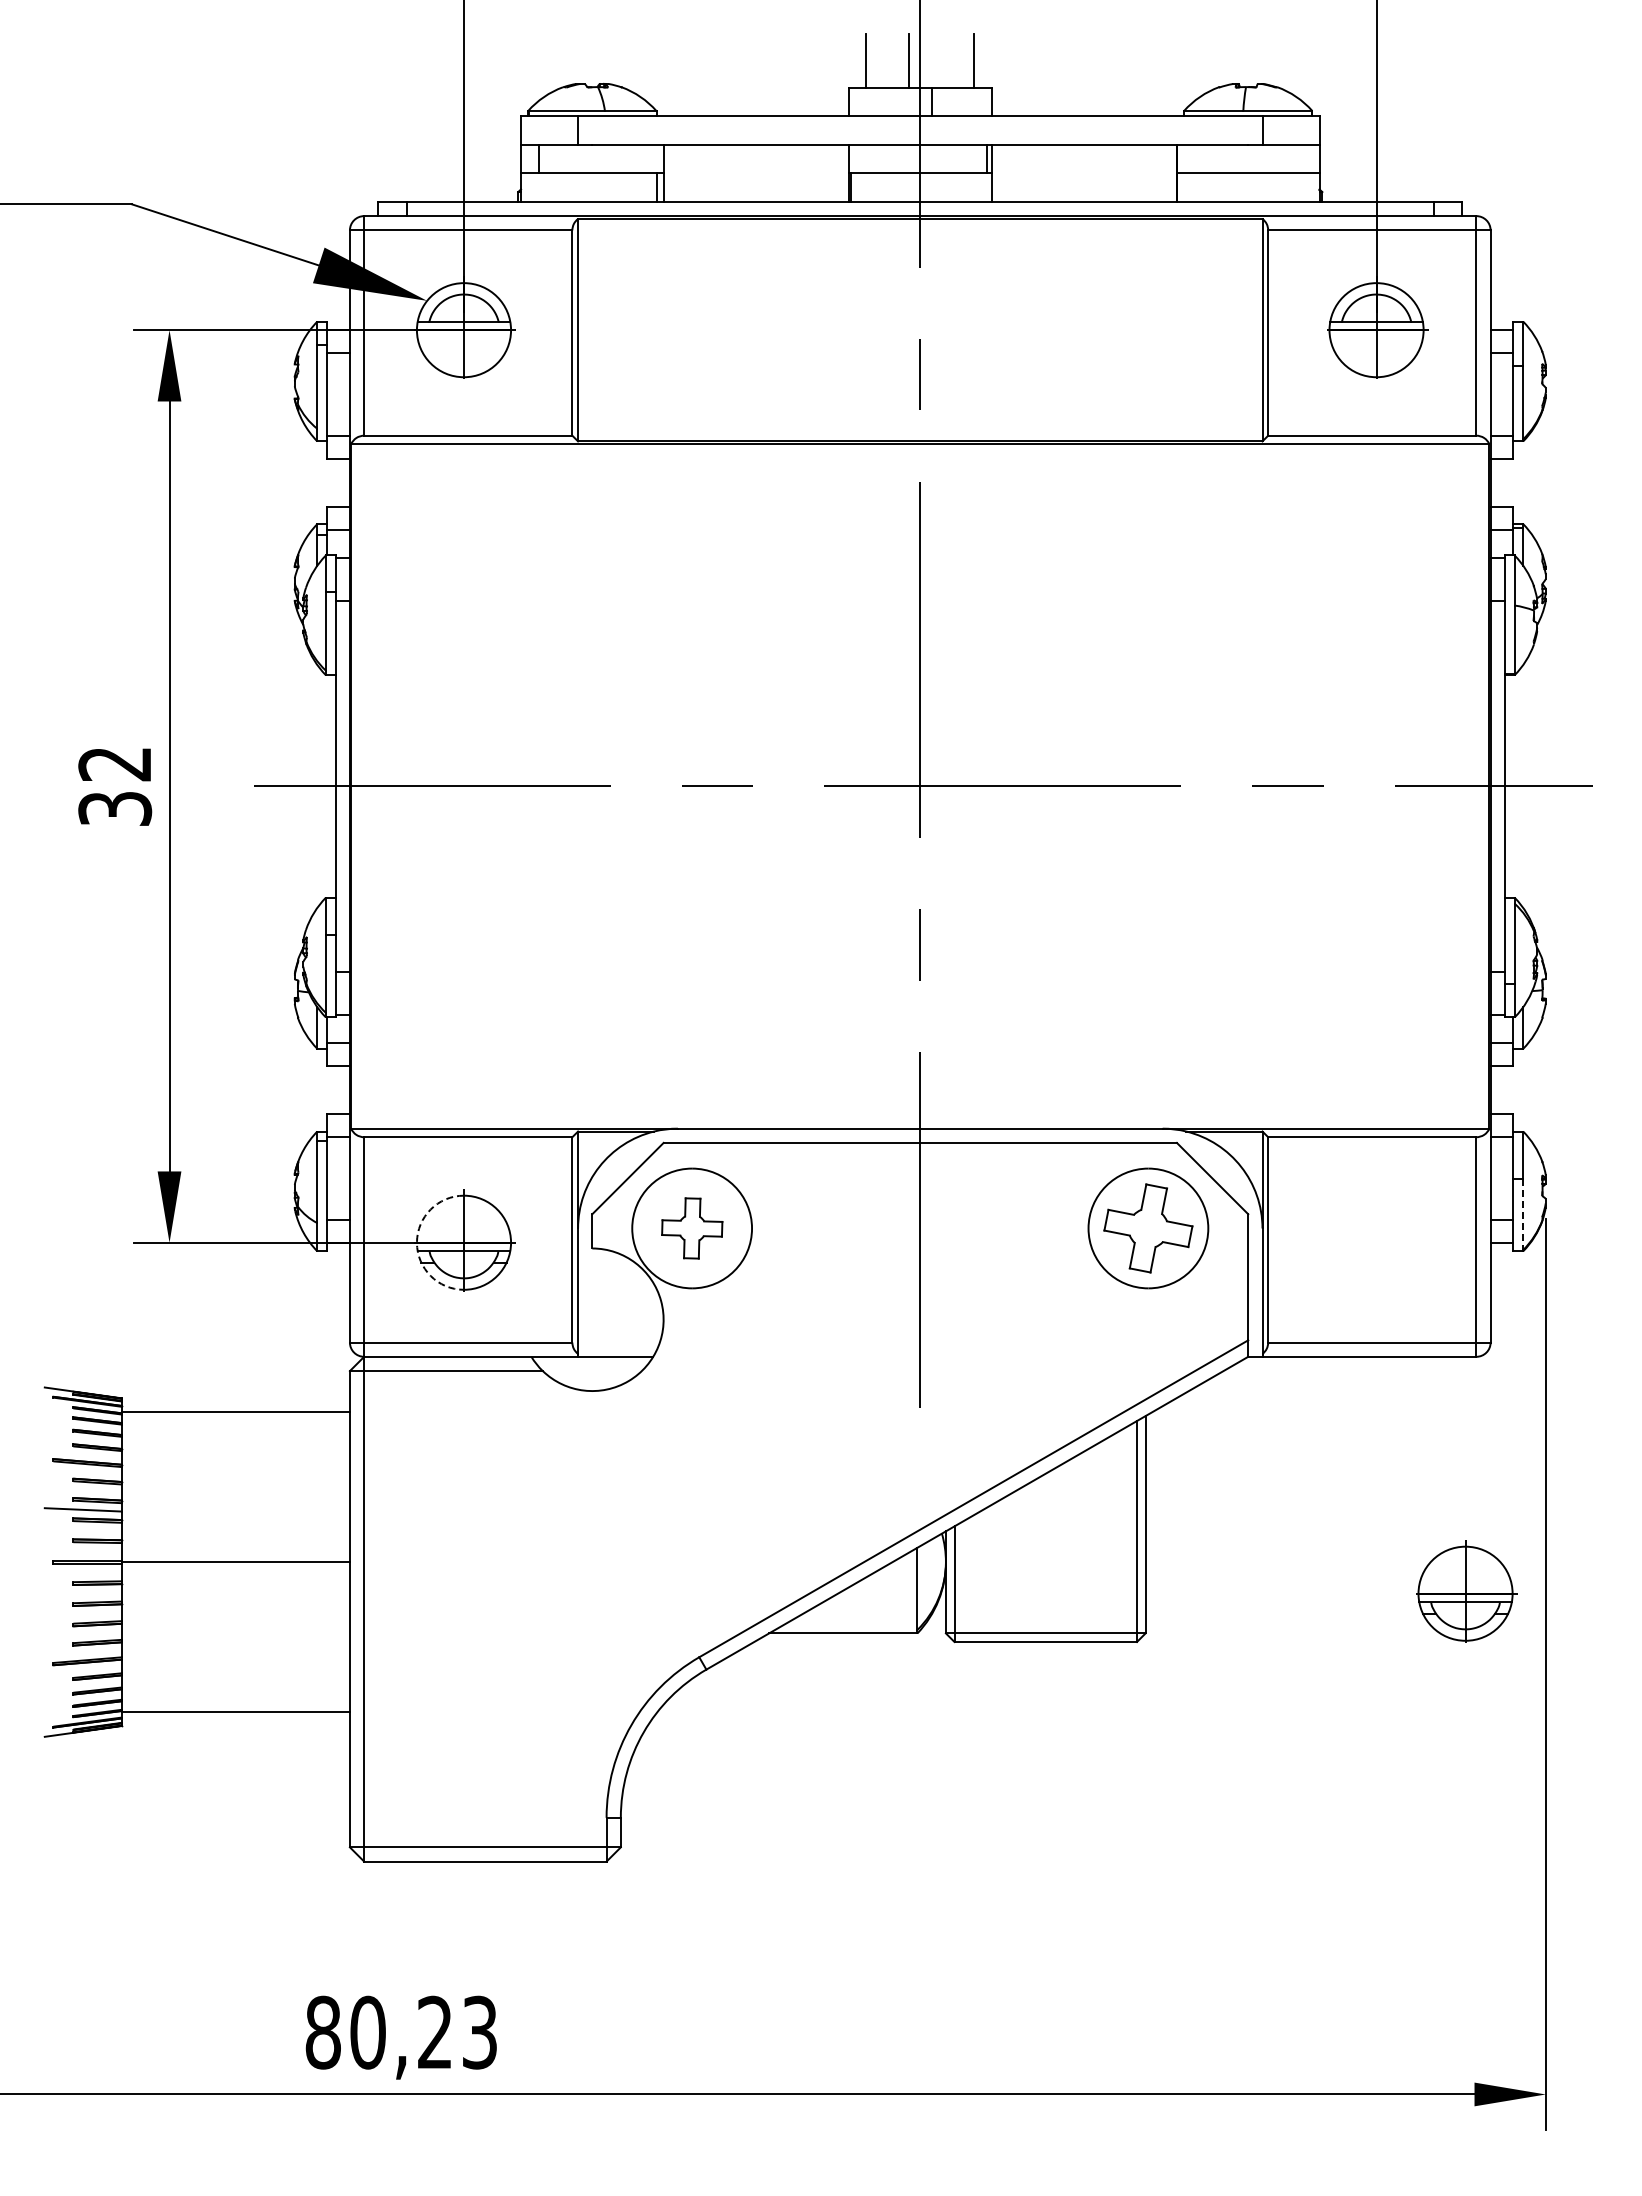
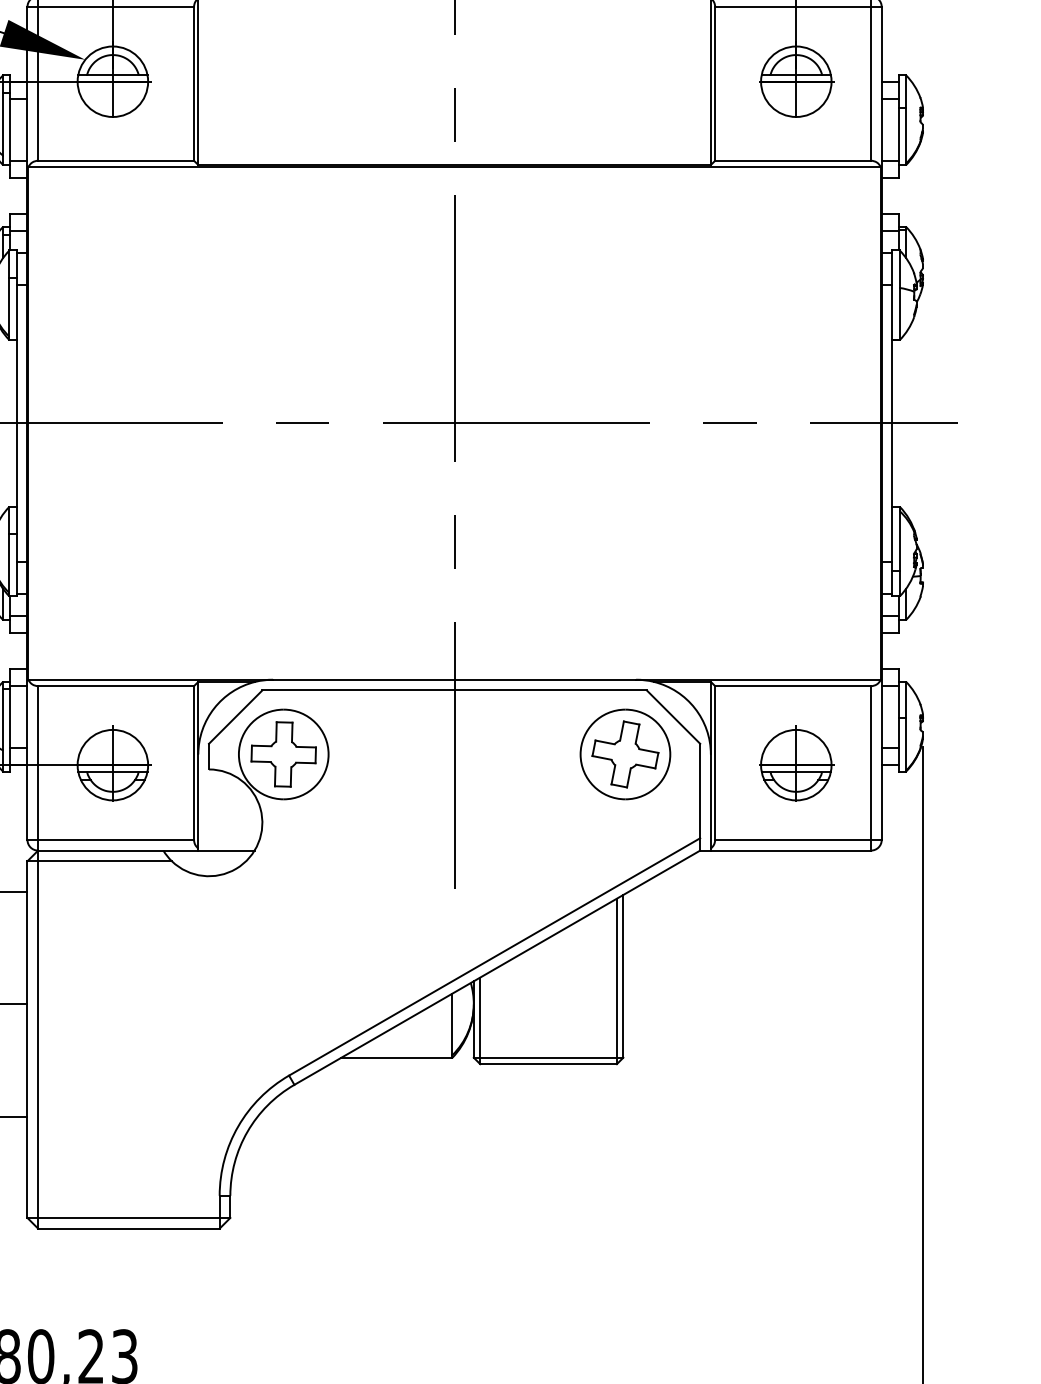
line: (1523, 1215) -> (906, 744), dashed -> solid
part: (692, 1228) -> (284, 754), size x1.43
arc: (416, 1242) -> (77, 764), dashed -> solid
part: (1466, 1591) -> (797, 763), moved

